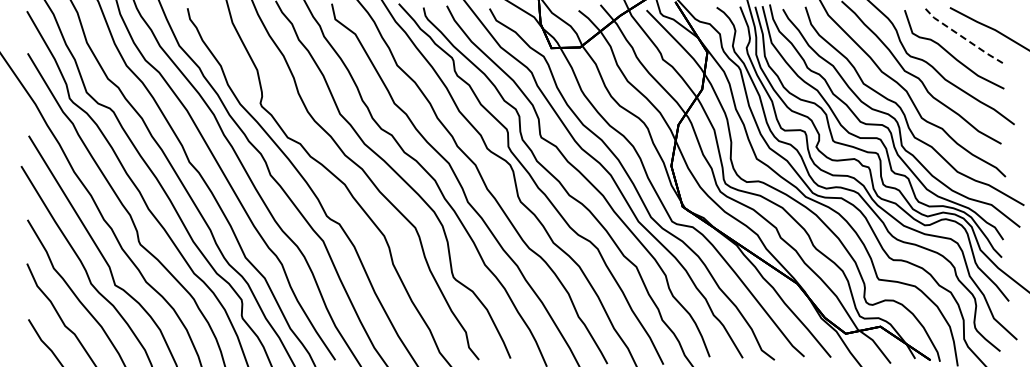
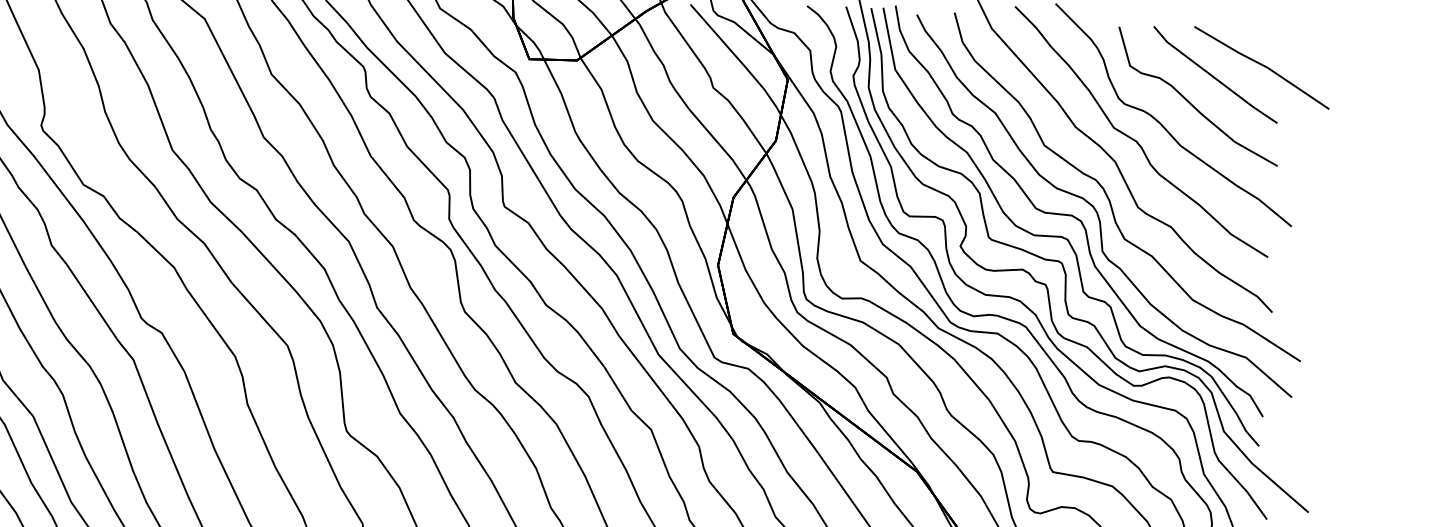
line: (962, 37) -> (1212, 77), dashed -> solid

